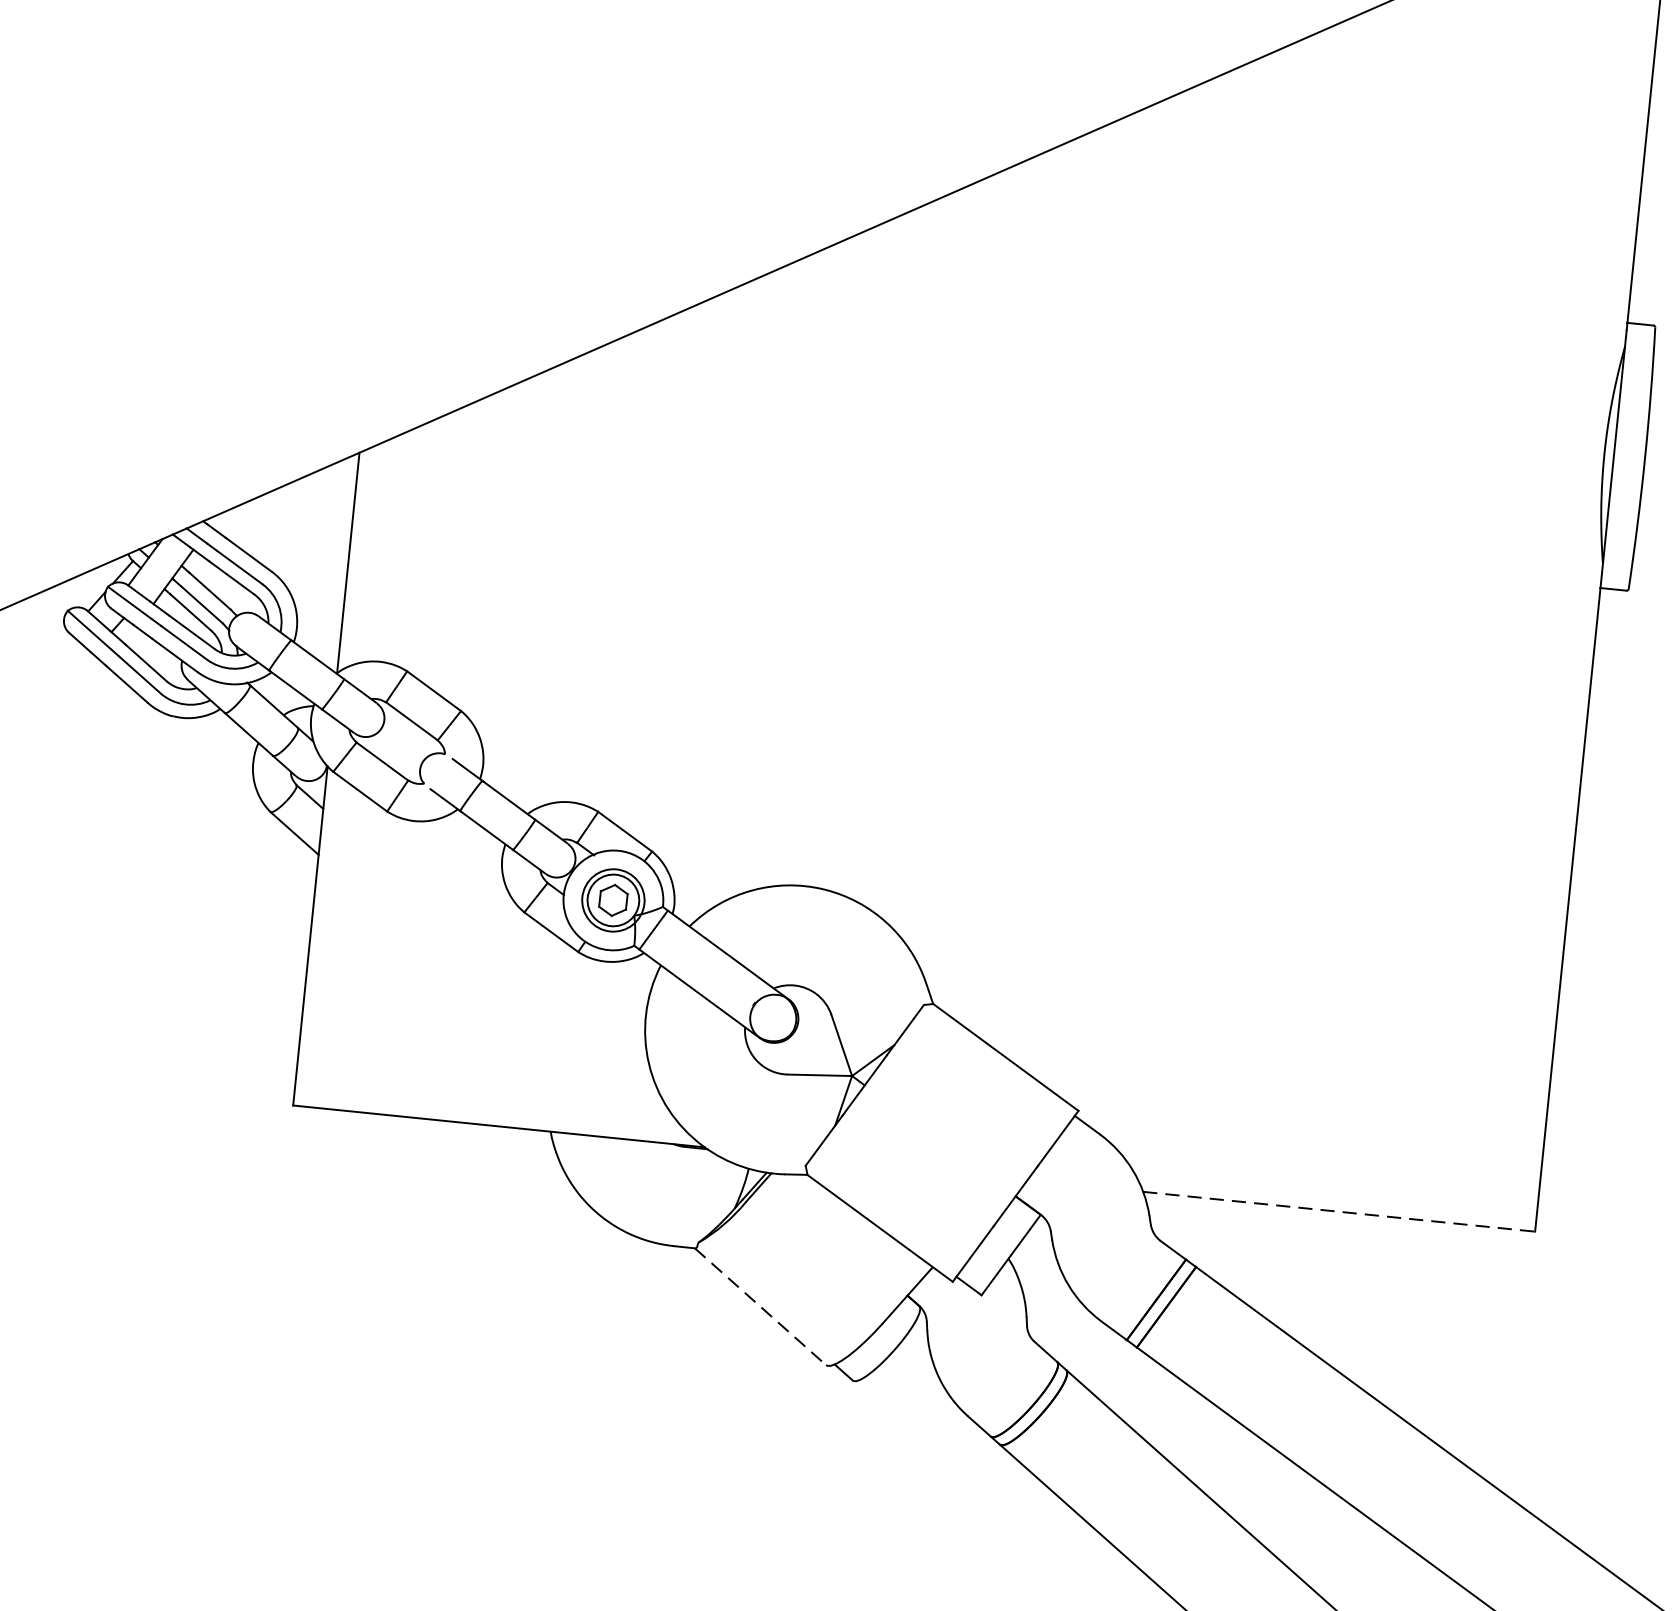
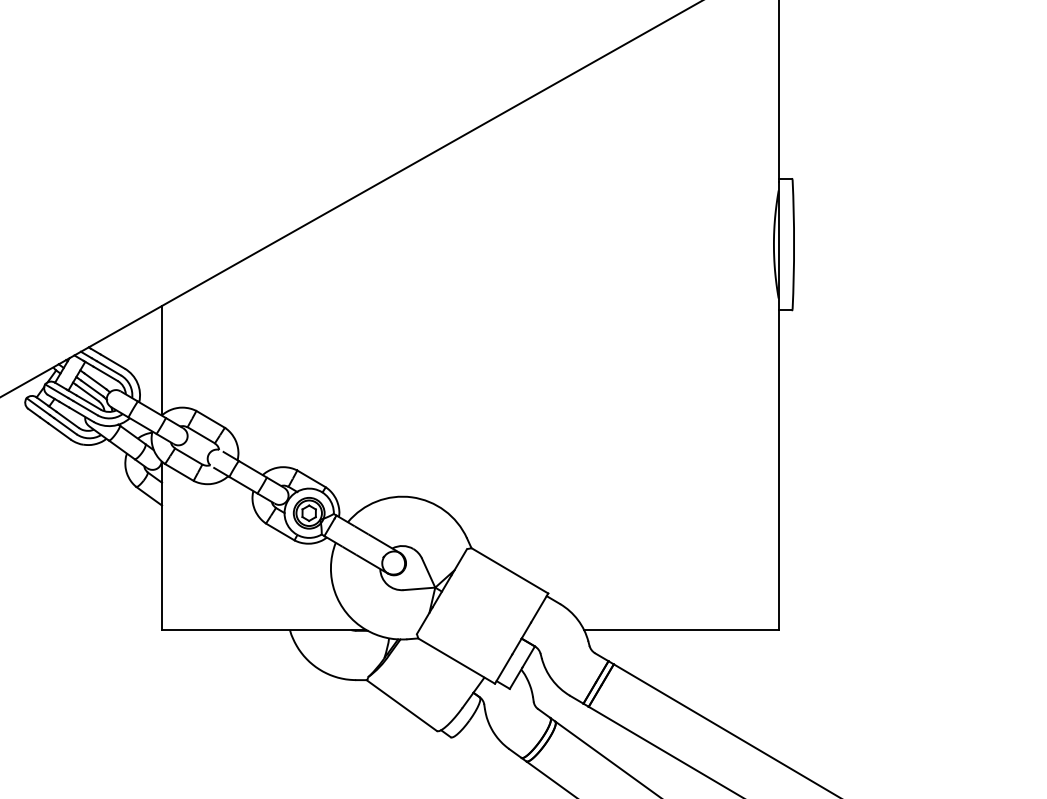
line: (1339, 1212) -> (681, 630), dashed -> solid
line: (761, 1306) -> (402, 705), dashed -> solid

